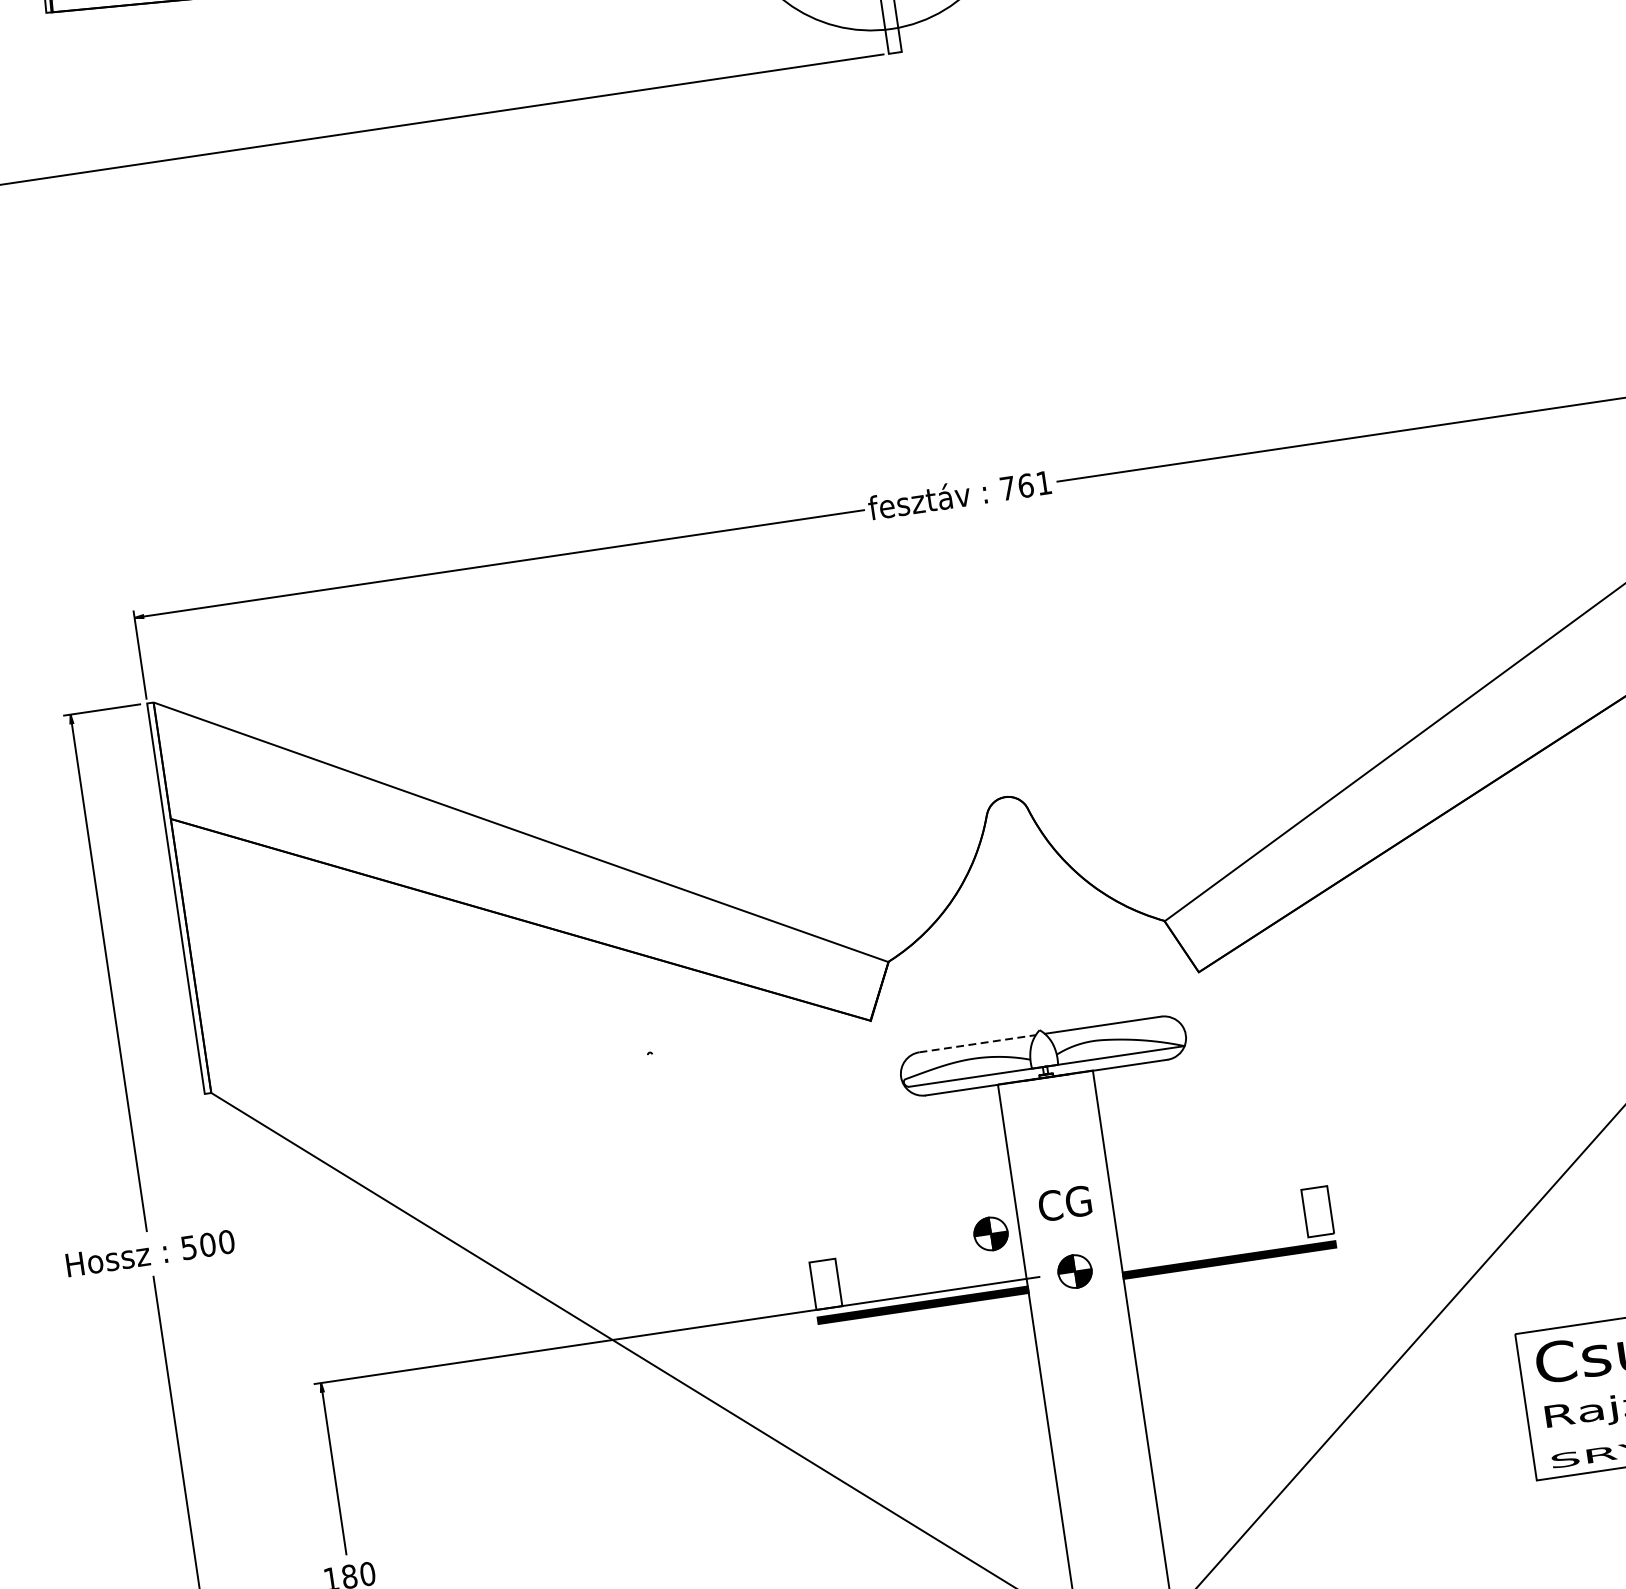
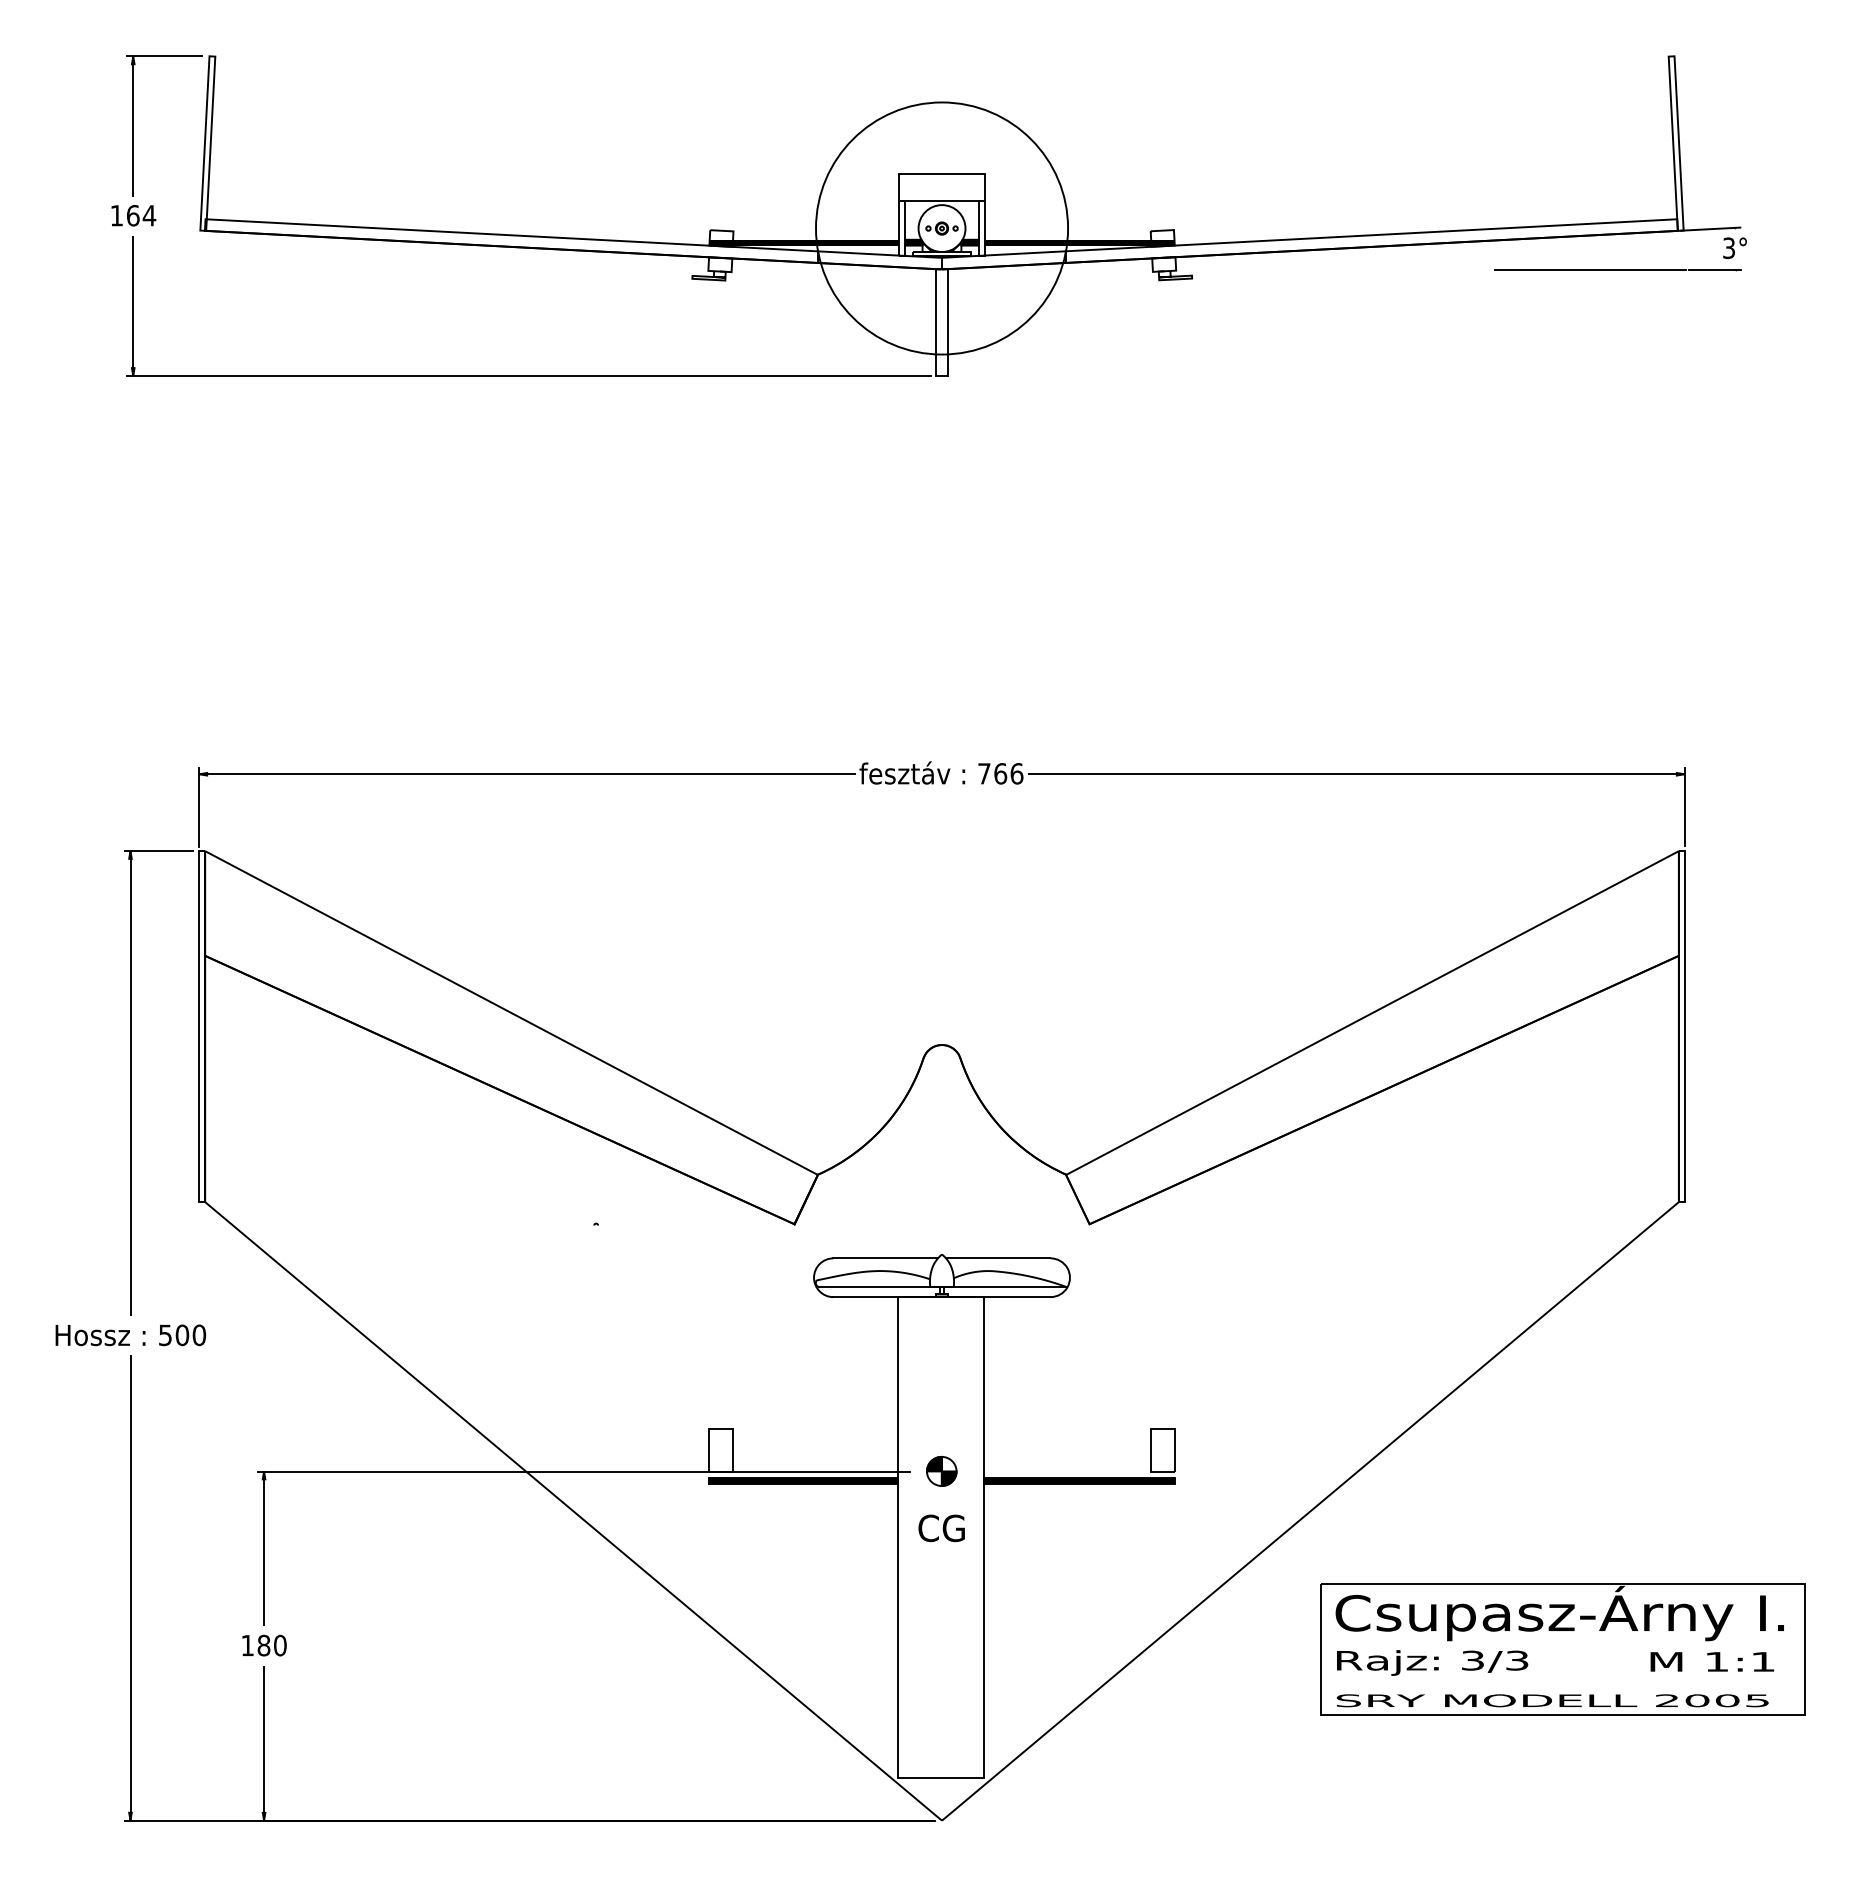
text: (1043, 482) -> (1016, 773), 761 -> 766
line: (978, 1043) -> (886, 1258), dashed -> solid
text: (1064, 1203) -> (941, 1528), moved
part: (990, 1234) -> (872, 1427), removed

